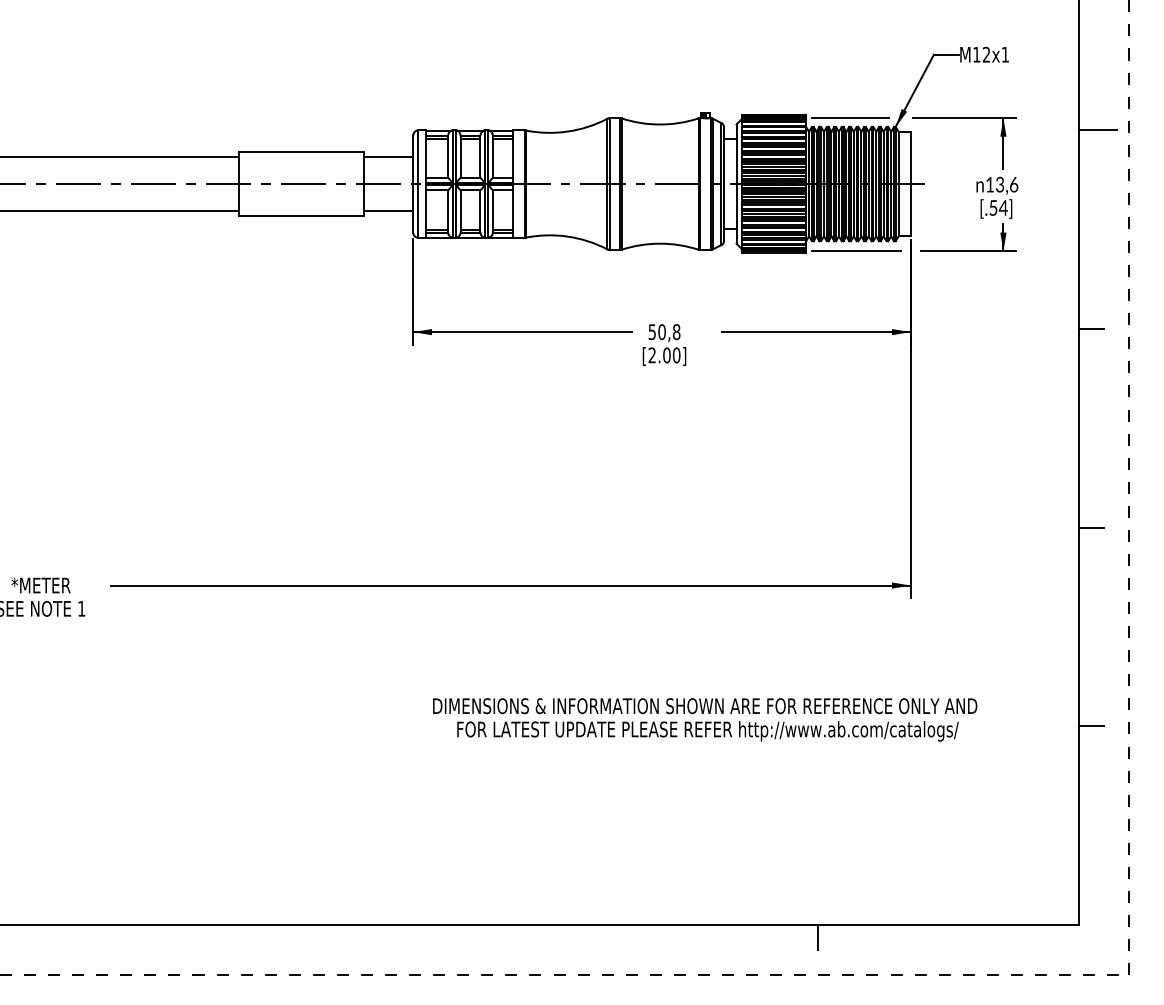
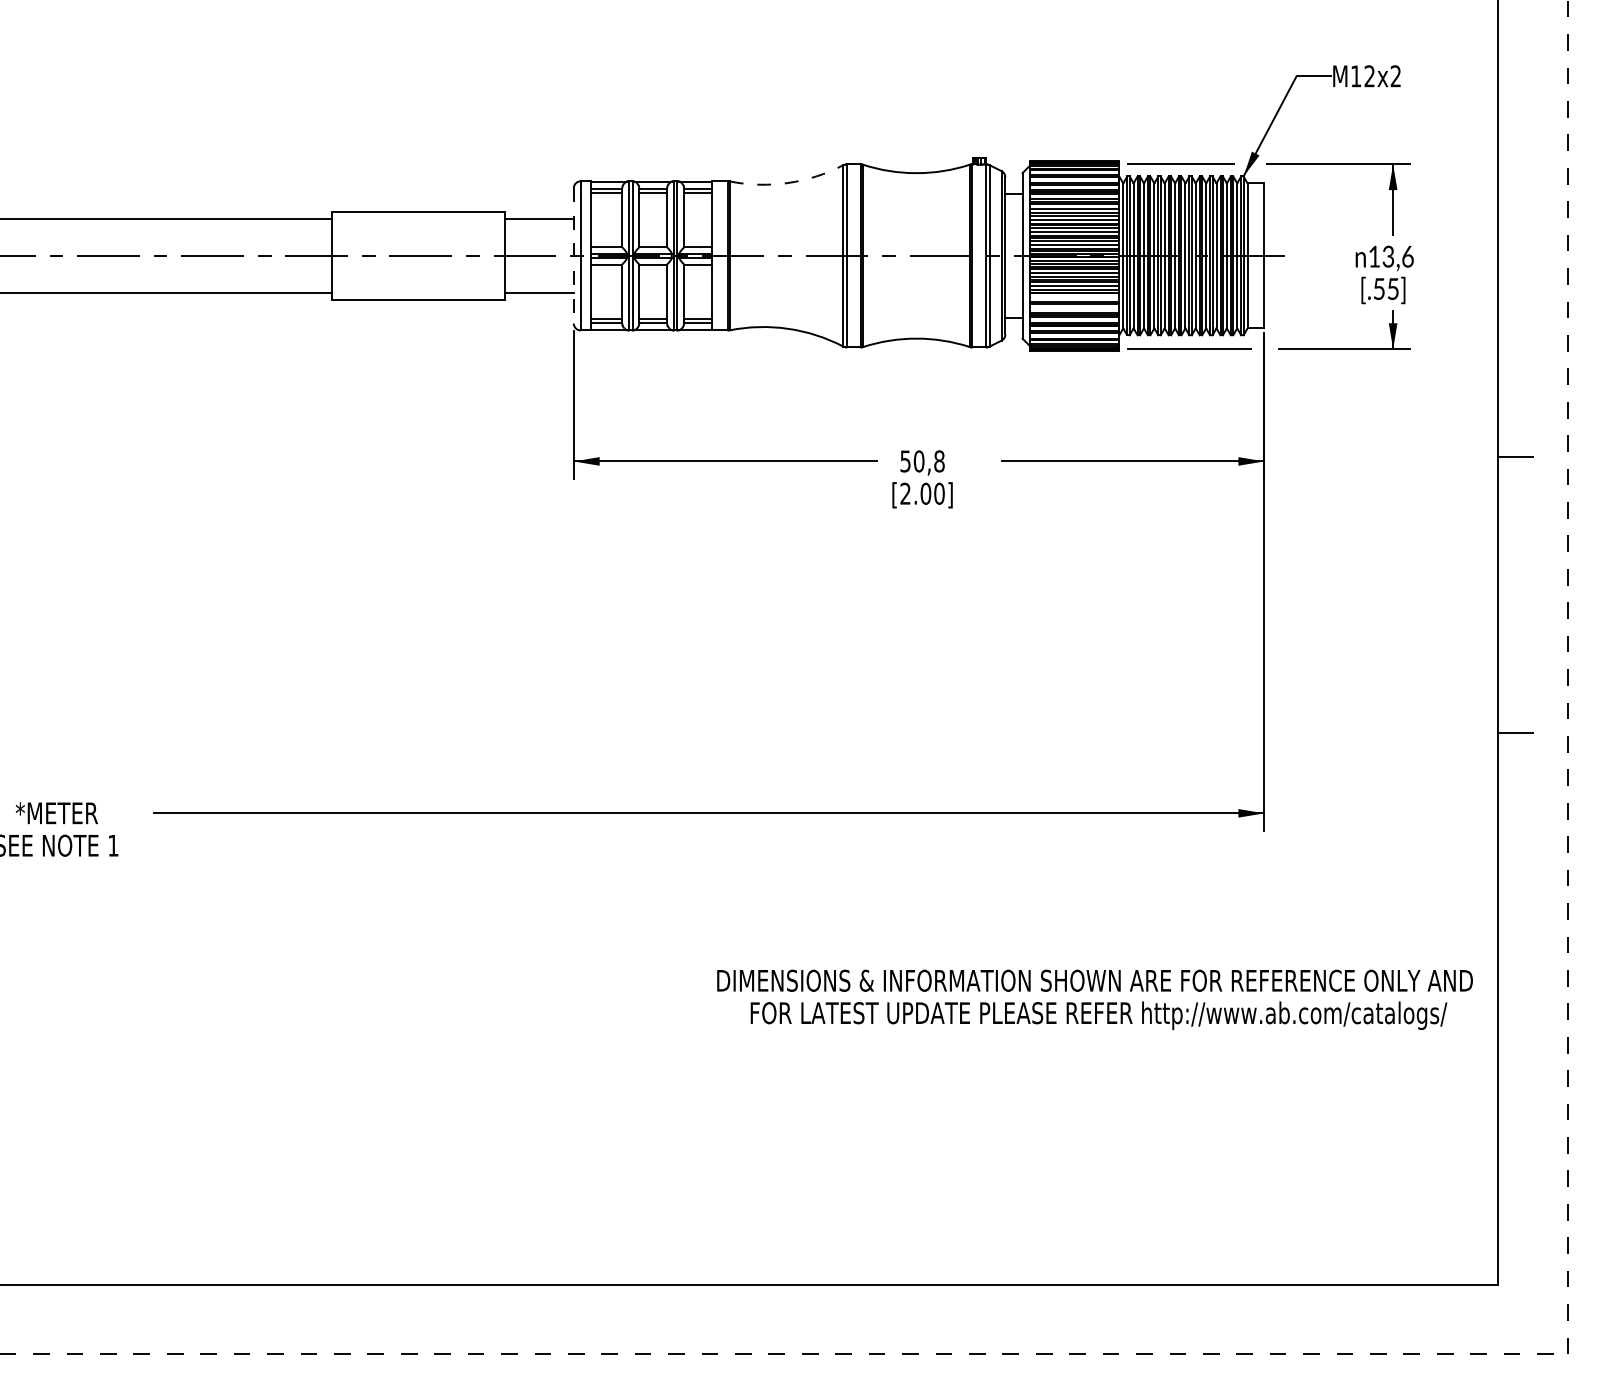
text: (1005, 54) -> (1395, 76), M12x1 -> M12x2
line: (1098, 129) -> (1524, 180), removed
arc: (567, 131) -> (787, 183), solid -> dashed
line: (413, 183) -> (573, 255), solid -> dashed
text: (1002, 207) -> (1392, 288), [.54] -> [.55]
line: (773, 214) -> (1074, 297), removed
line: (773, 221) -> (1074, 307), removed
text: (704, 719) -> (1094, 999), moved
line: (1090, 726) -> (1514, 1009), removed
line: (817, 937) -> (1135, 1302), removed

